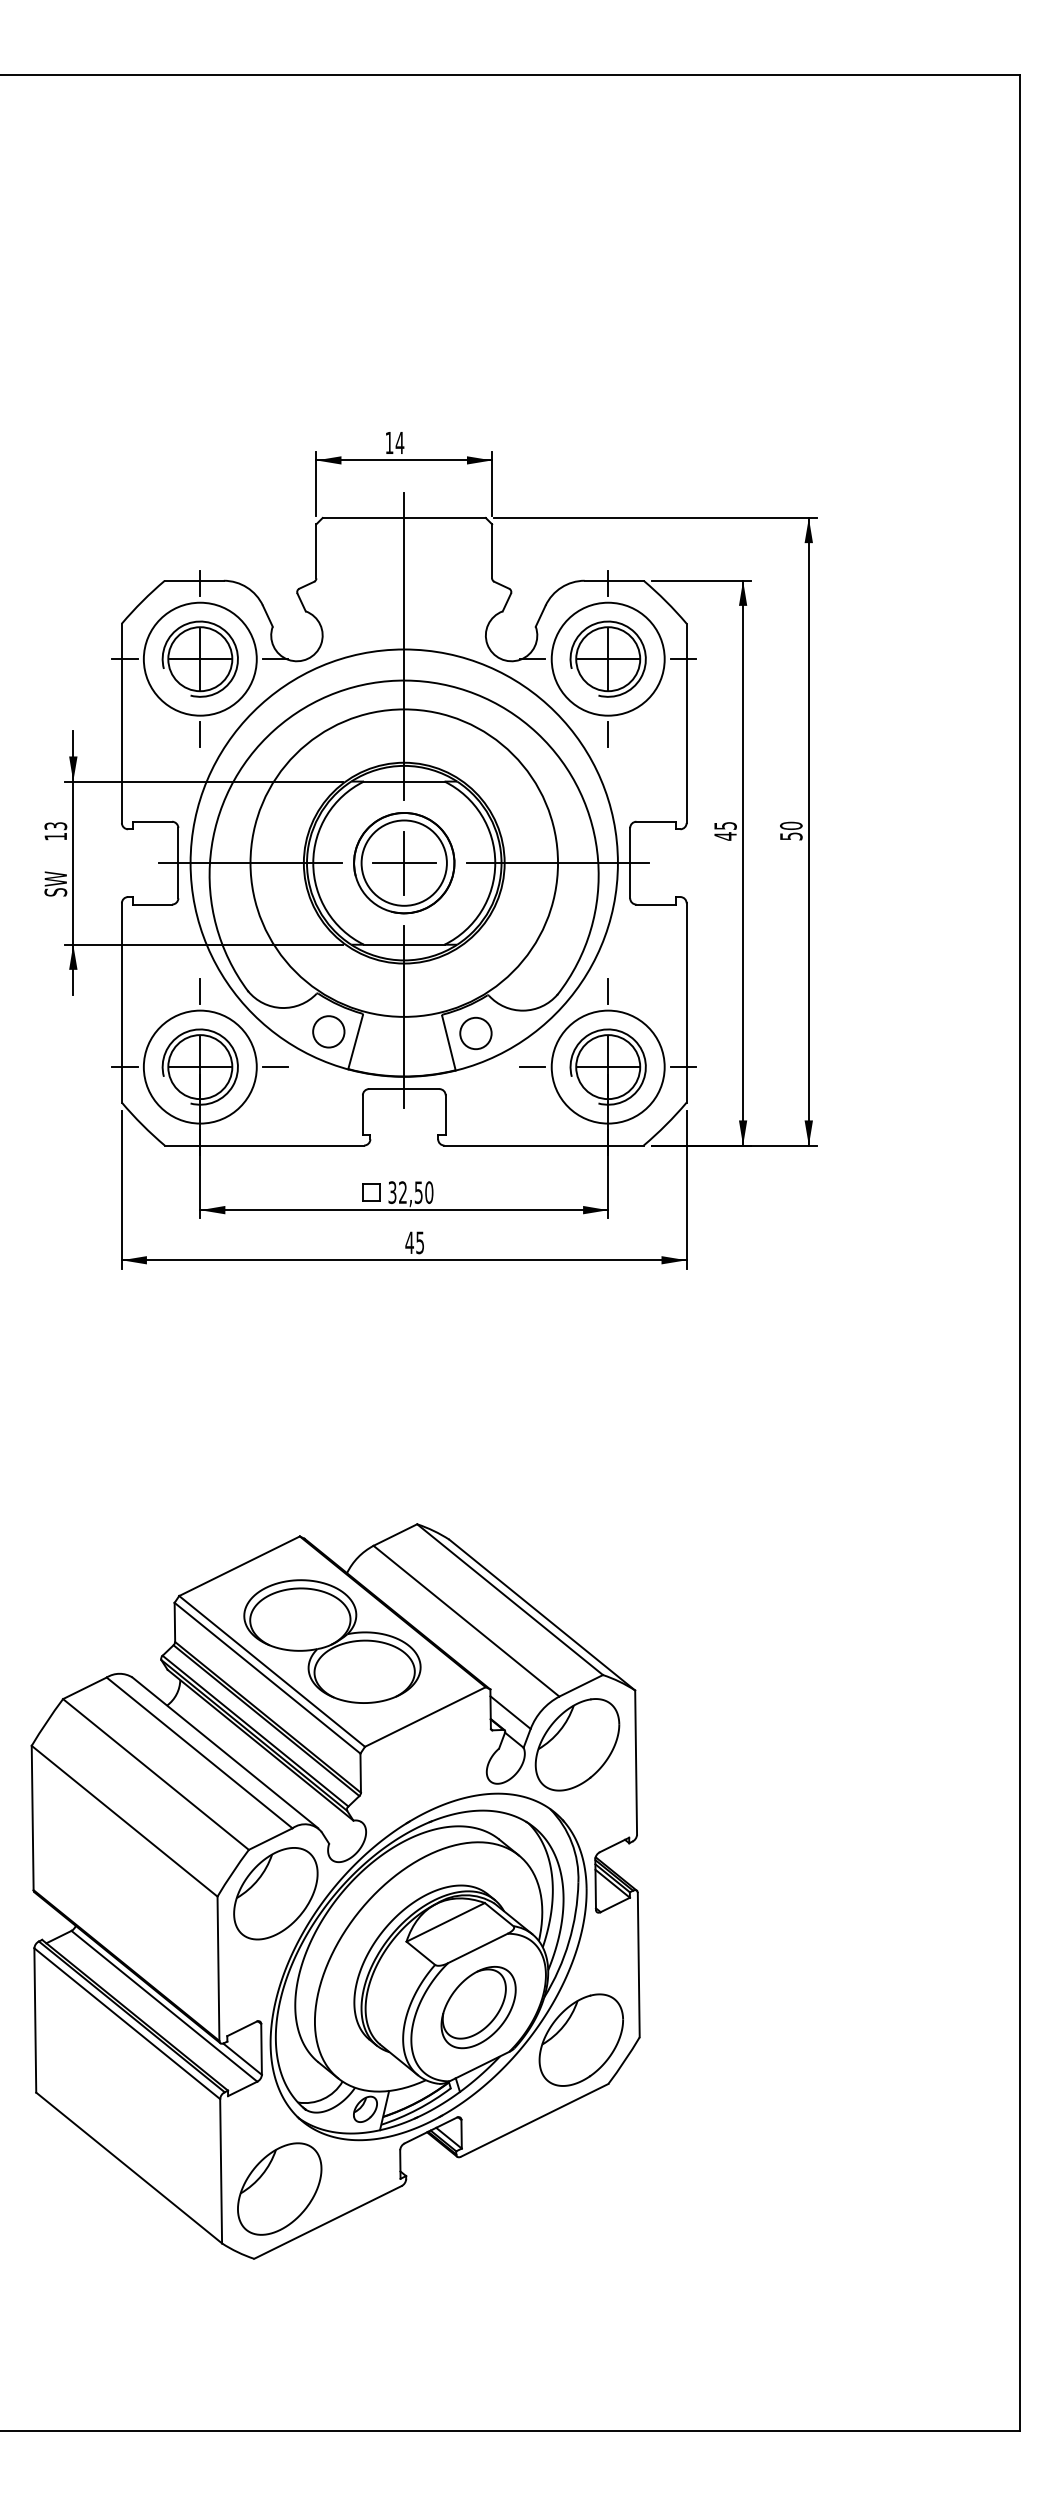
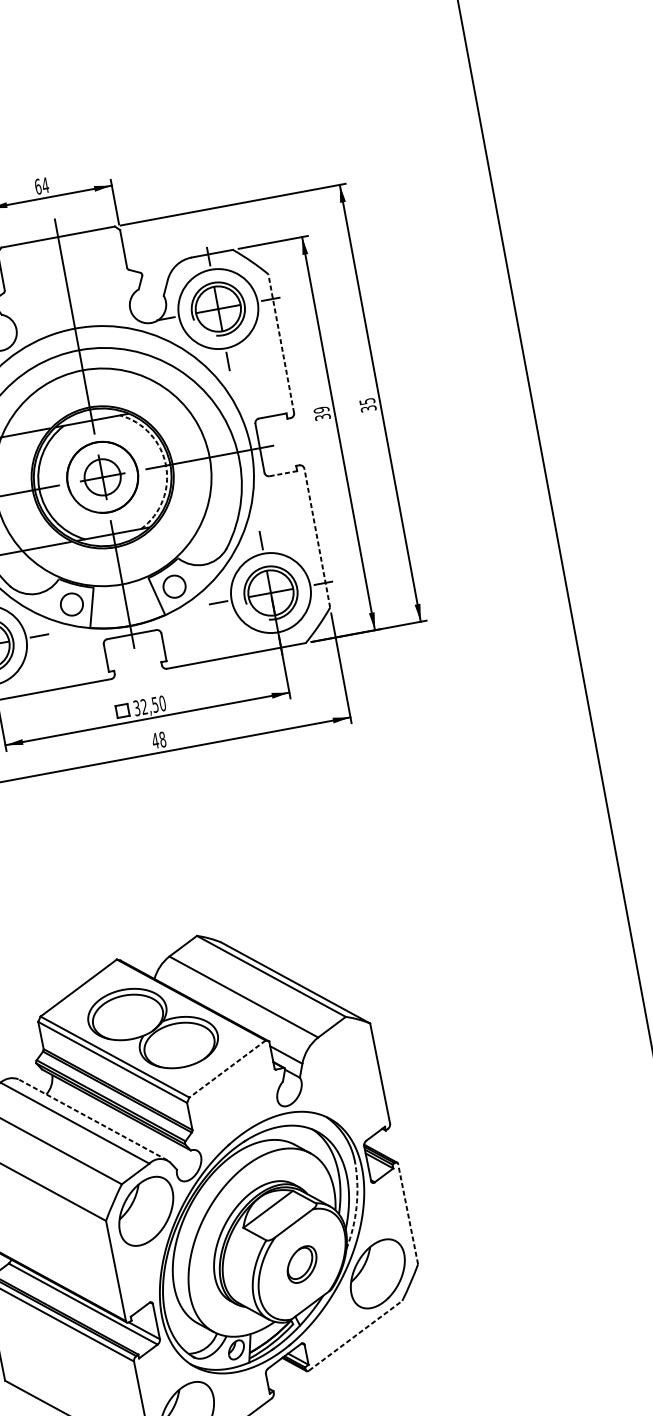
text: (389, 442) -> (38, 186), 14 -> 64
line: (686, 723) -> (281, 343), solid -> dashed
text: (725, 830) -> (322, 413), 45 -> 39
text: (790, 830) -> (367, 404), 50 -> 35
circle: (403, 862) -> (102, 477), size x0.6
arc: (495, 863) -> (166, 465), solid -> dashed
line: (656, 904) -> (283, 473), solid -> dashed
line: (686, 1002) -> (317, 537), solid -> dashed
text: (420, 1242) -> (162, 739), 45 -> 48
line: (424, 1717) -> (227, 1069), solid -> dashed
part: (577, 1744) -> (337, 1068), removed
line: (225, 1752) -> (92, 1119), solid -> dashed
arc: (568, 1942) -> (356, 1207), solid -> dashed
line: (638, 1964) -> (407, 1213), solid -> dashed
part: (478, 2007) -> (302, 1264), size x0.6
line: (535, 2120) -> (356, 1335), solid -> dashed

